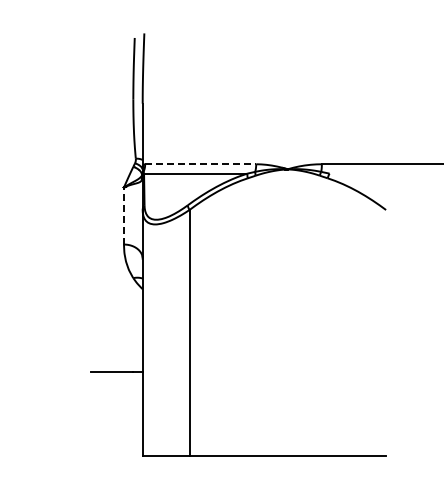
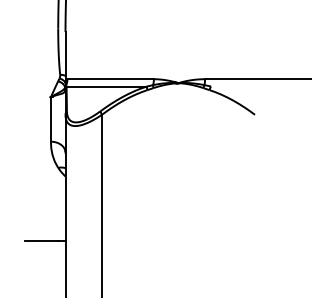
line: (200, 164) -> (110, 79), dashed -> solid
line: (123, 215) -> (50, 119), dashed -> solid

